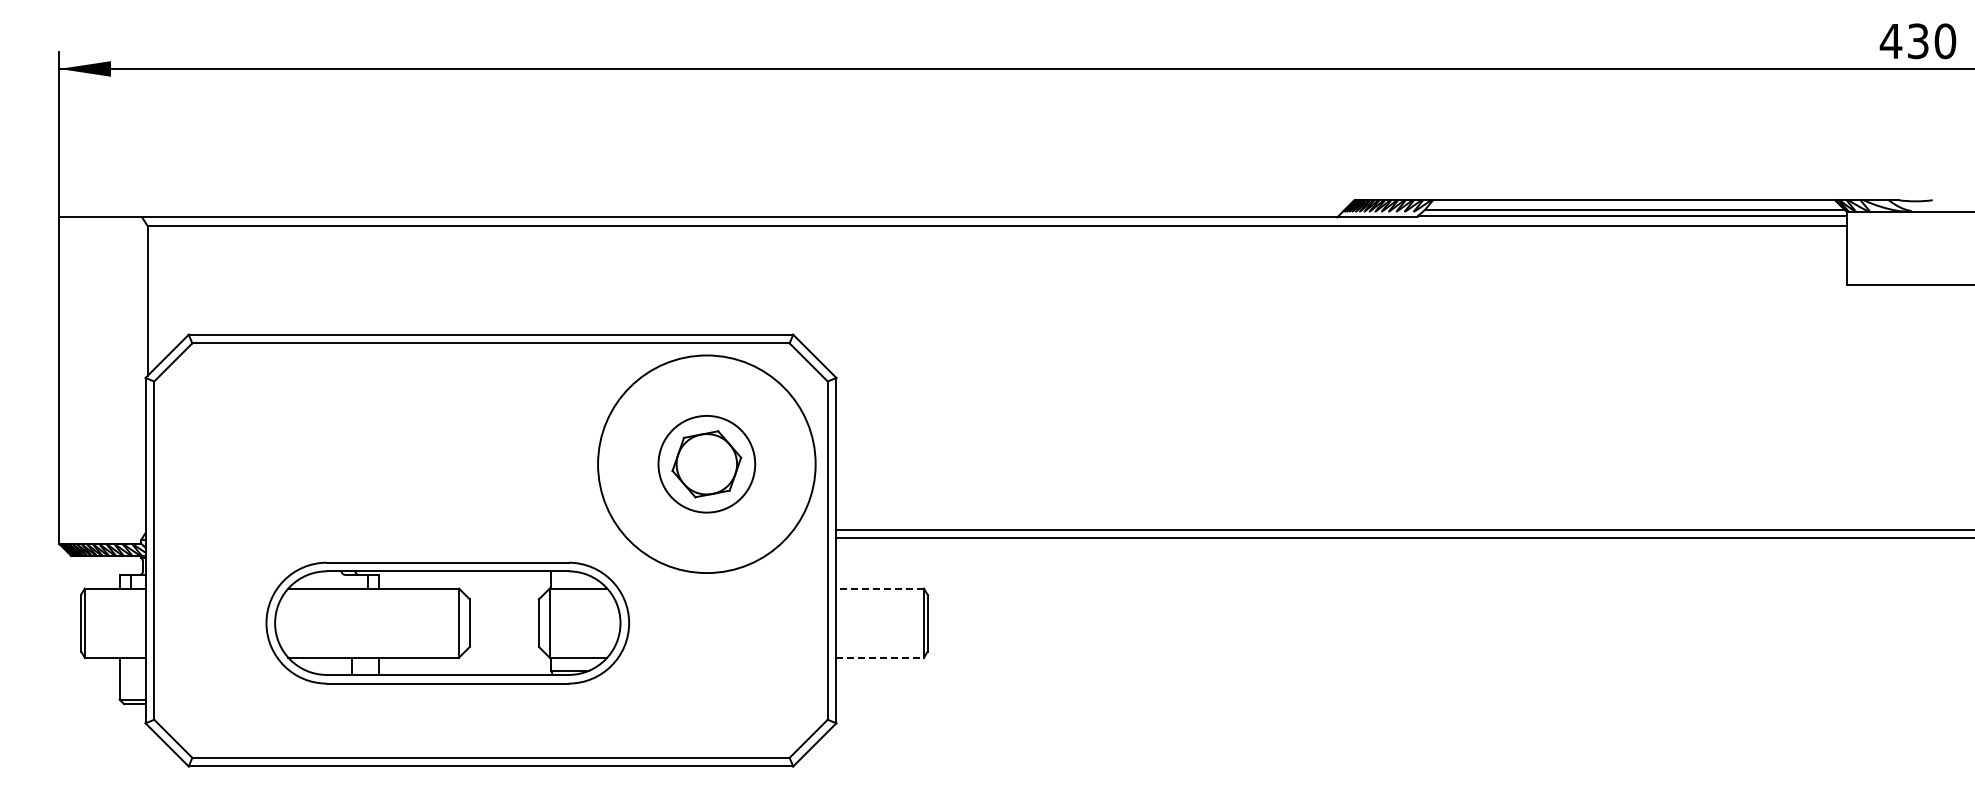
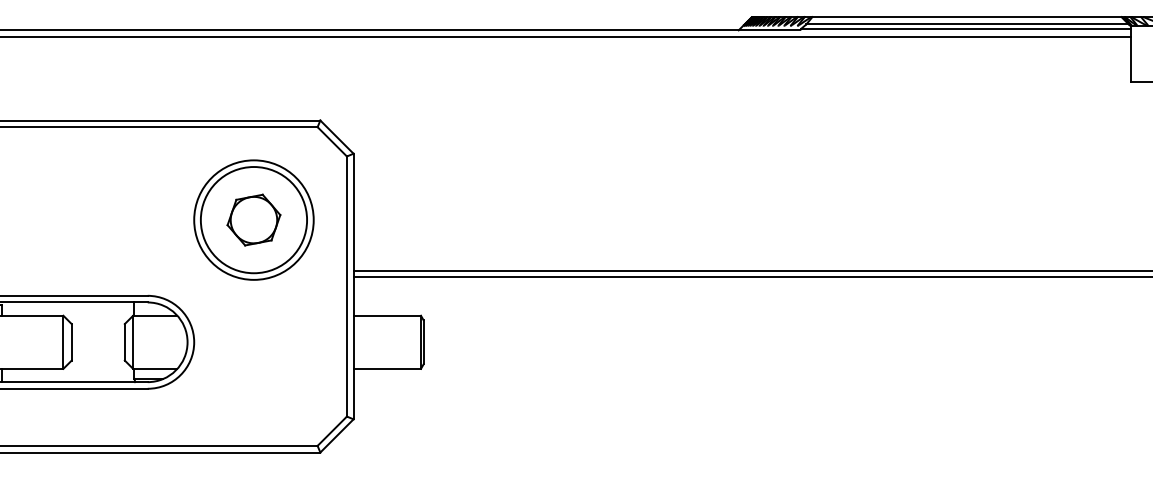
circle: (706, 463) -> (253, 219), size x0.71
circle: (706, 464) -> (253, 220), size x1.43
line: (880, 588) -> (387, 315), dashed -> solid
line: (880, 657) -> (387, 368), dashed -> solid

